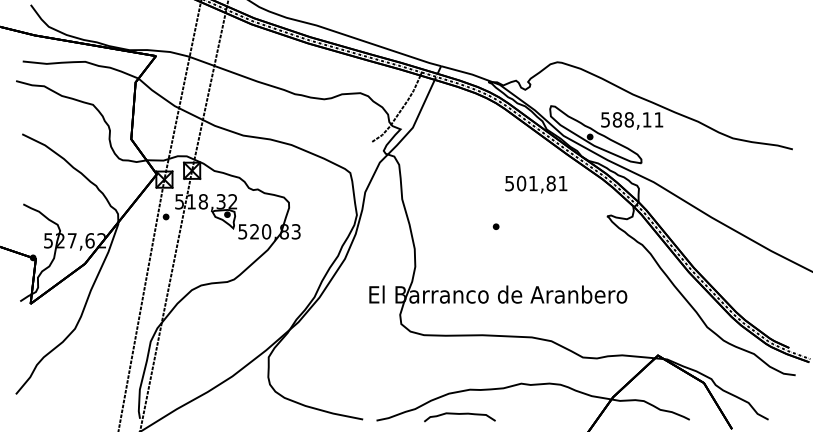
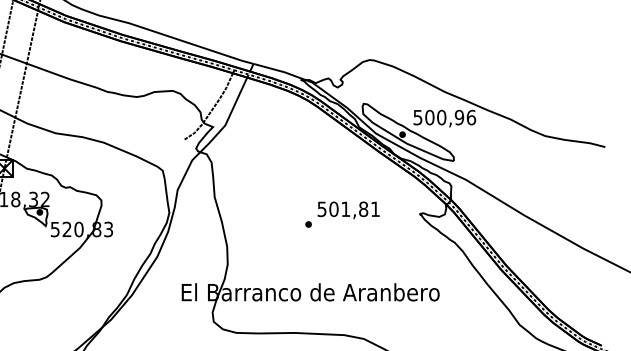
text: (637, 119) -> (449, 117), 588,11 -> 500,96
text: (536, 184) -> (348, 210), moved

